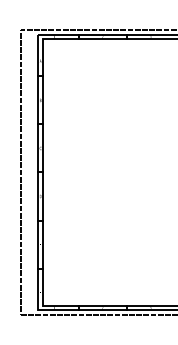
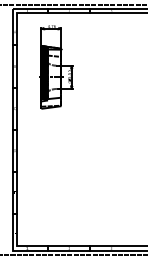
part: (87, 101) -> (56, 67), added

